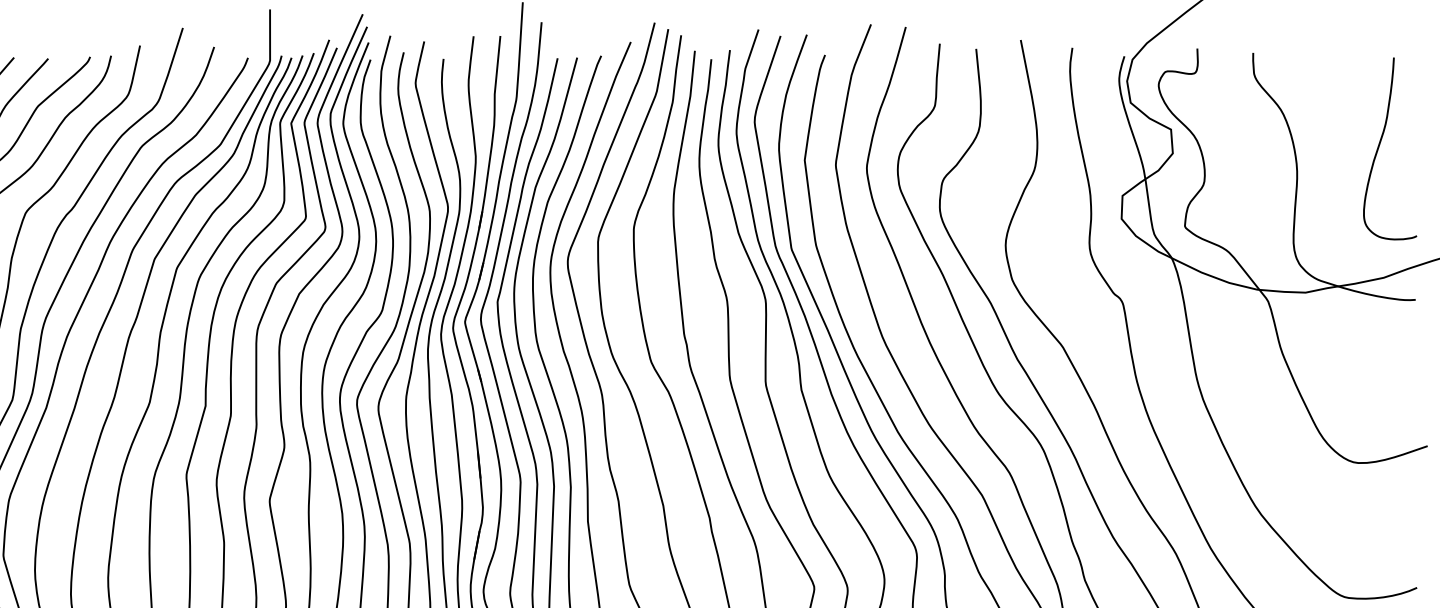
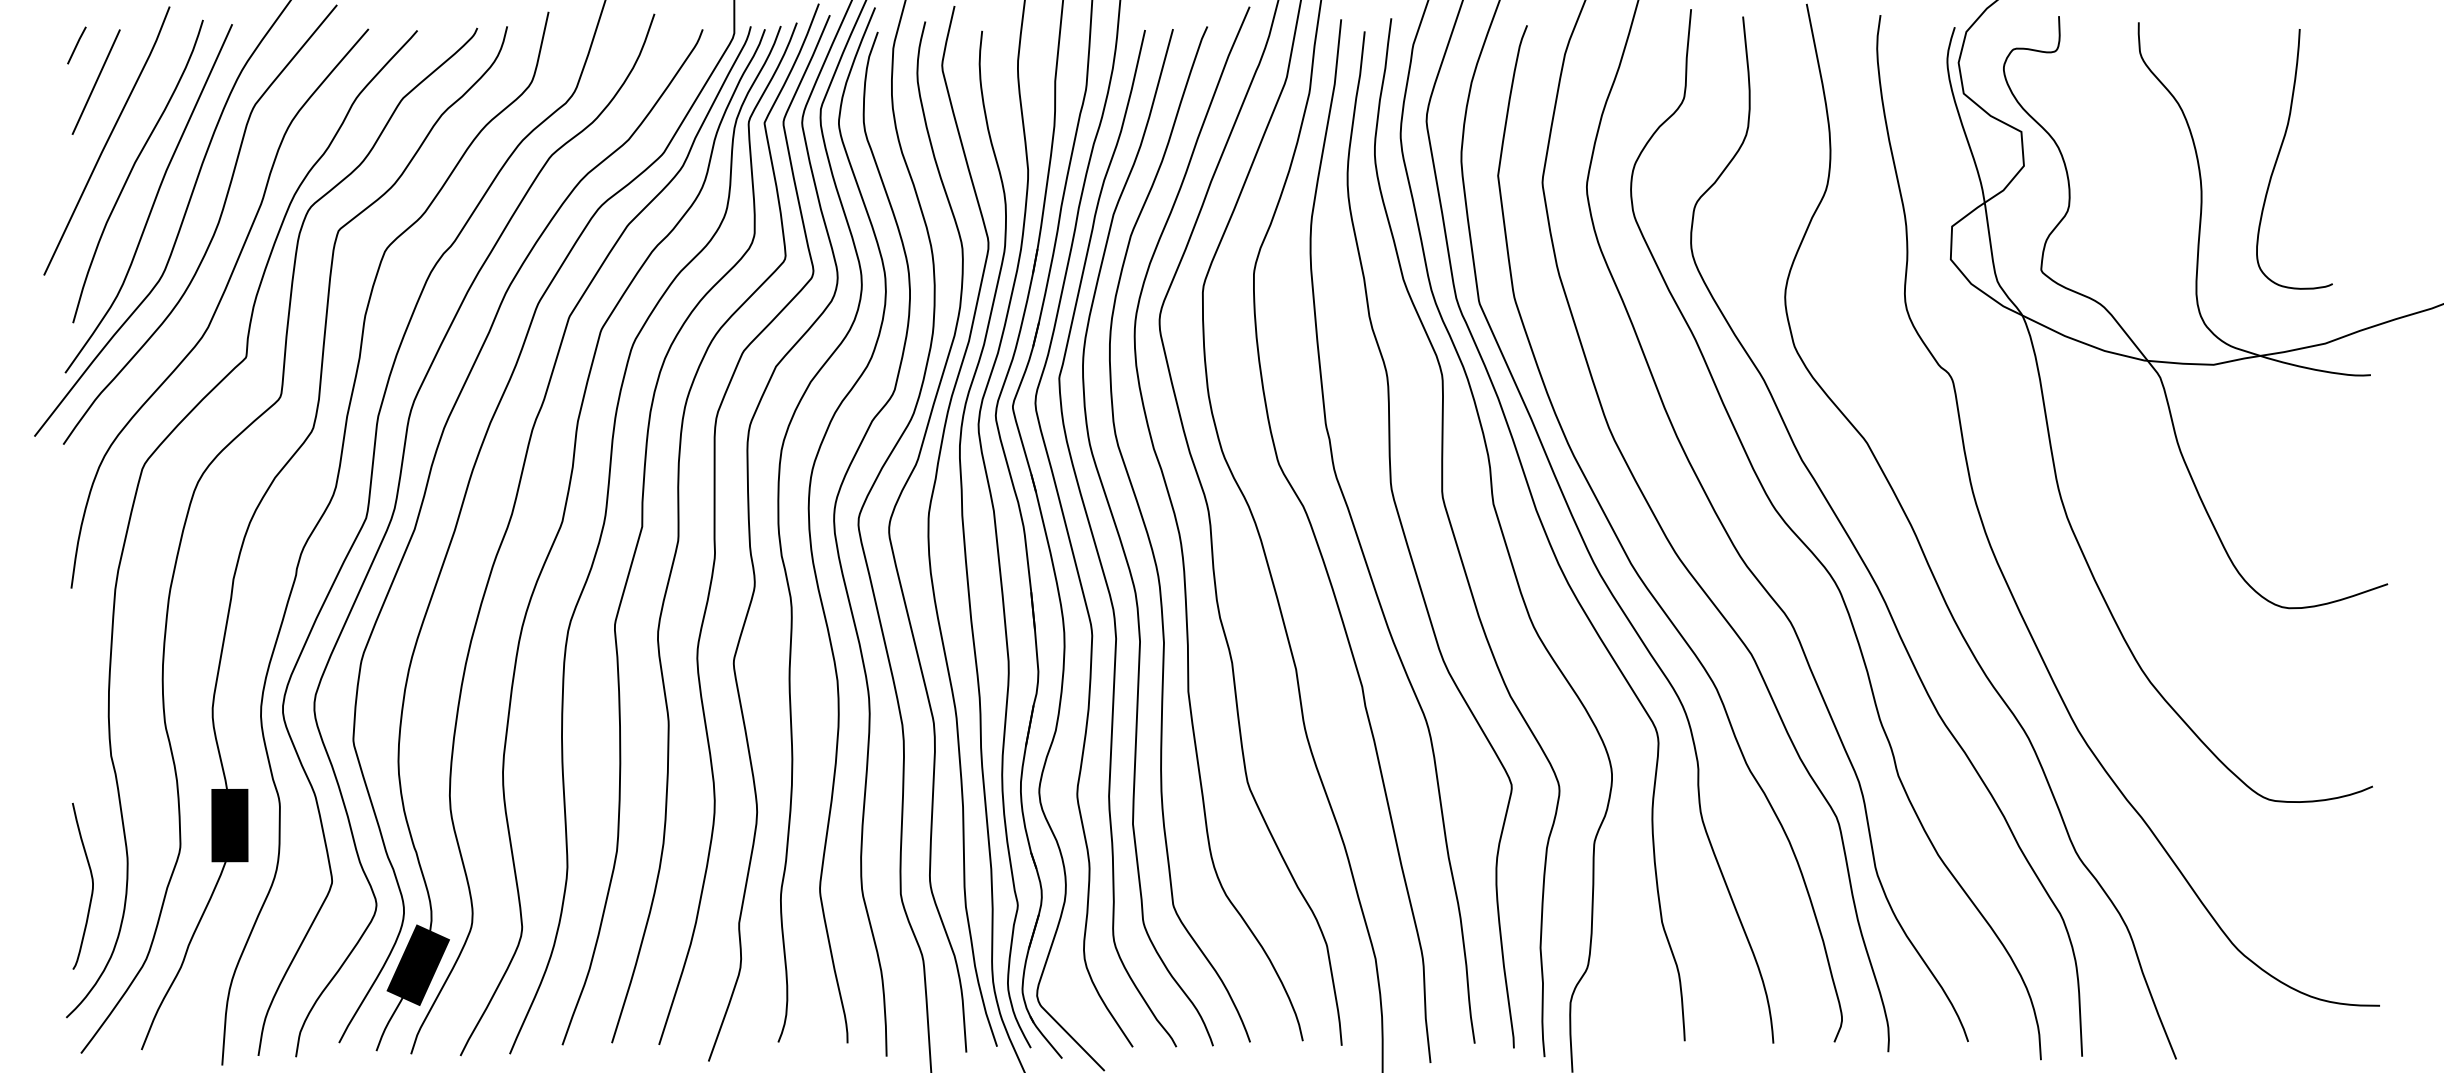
curve: (1379, 146) -> (2279, 155), moved

